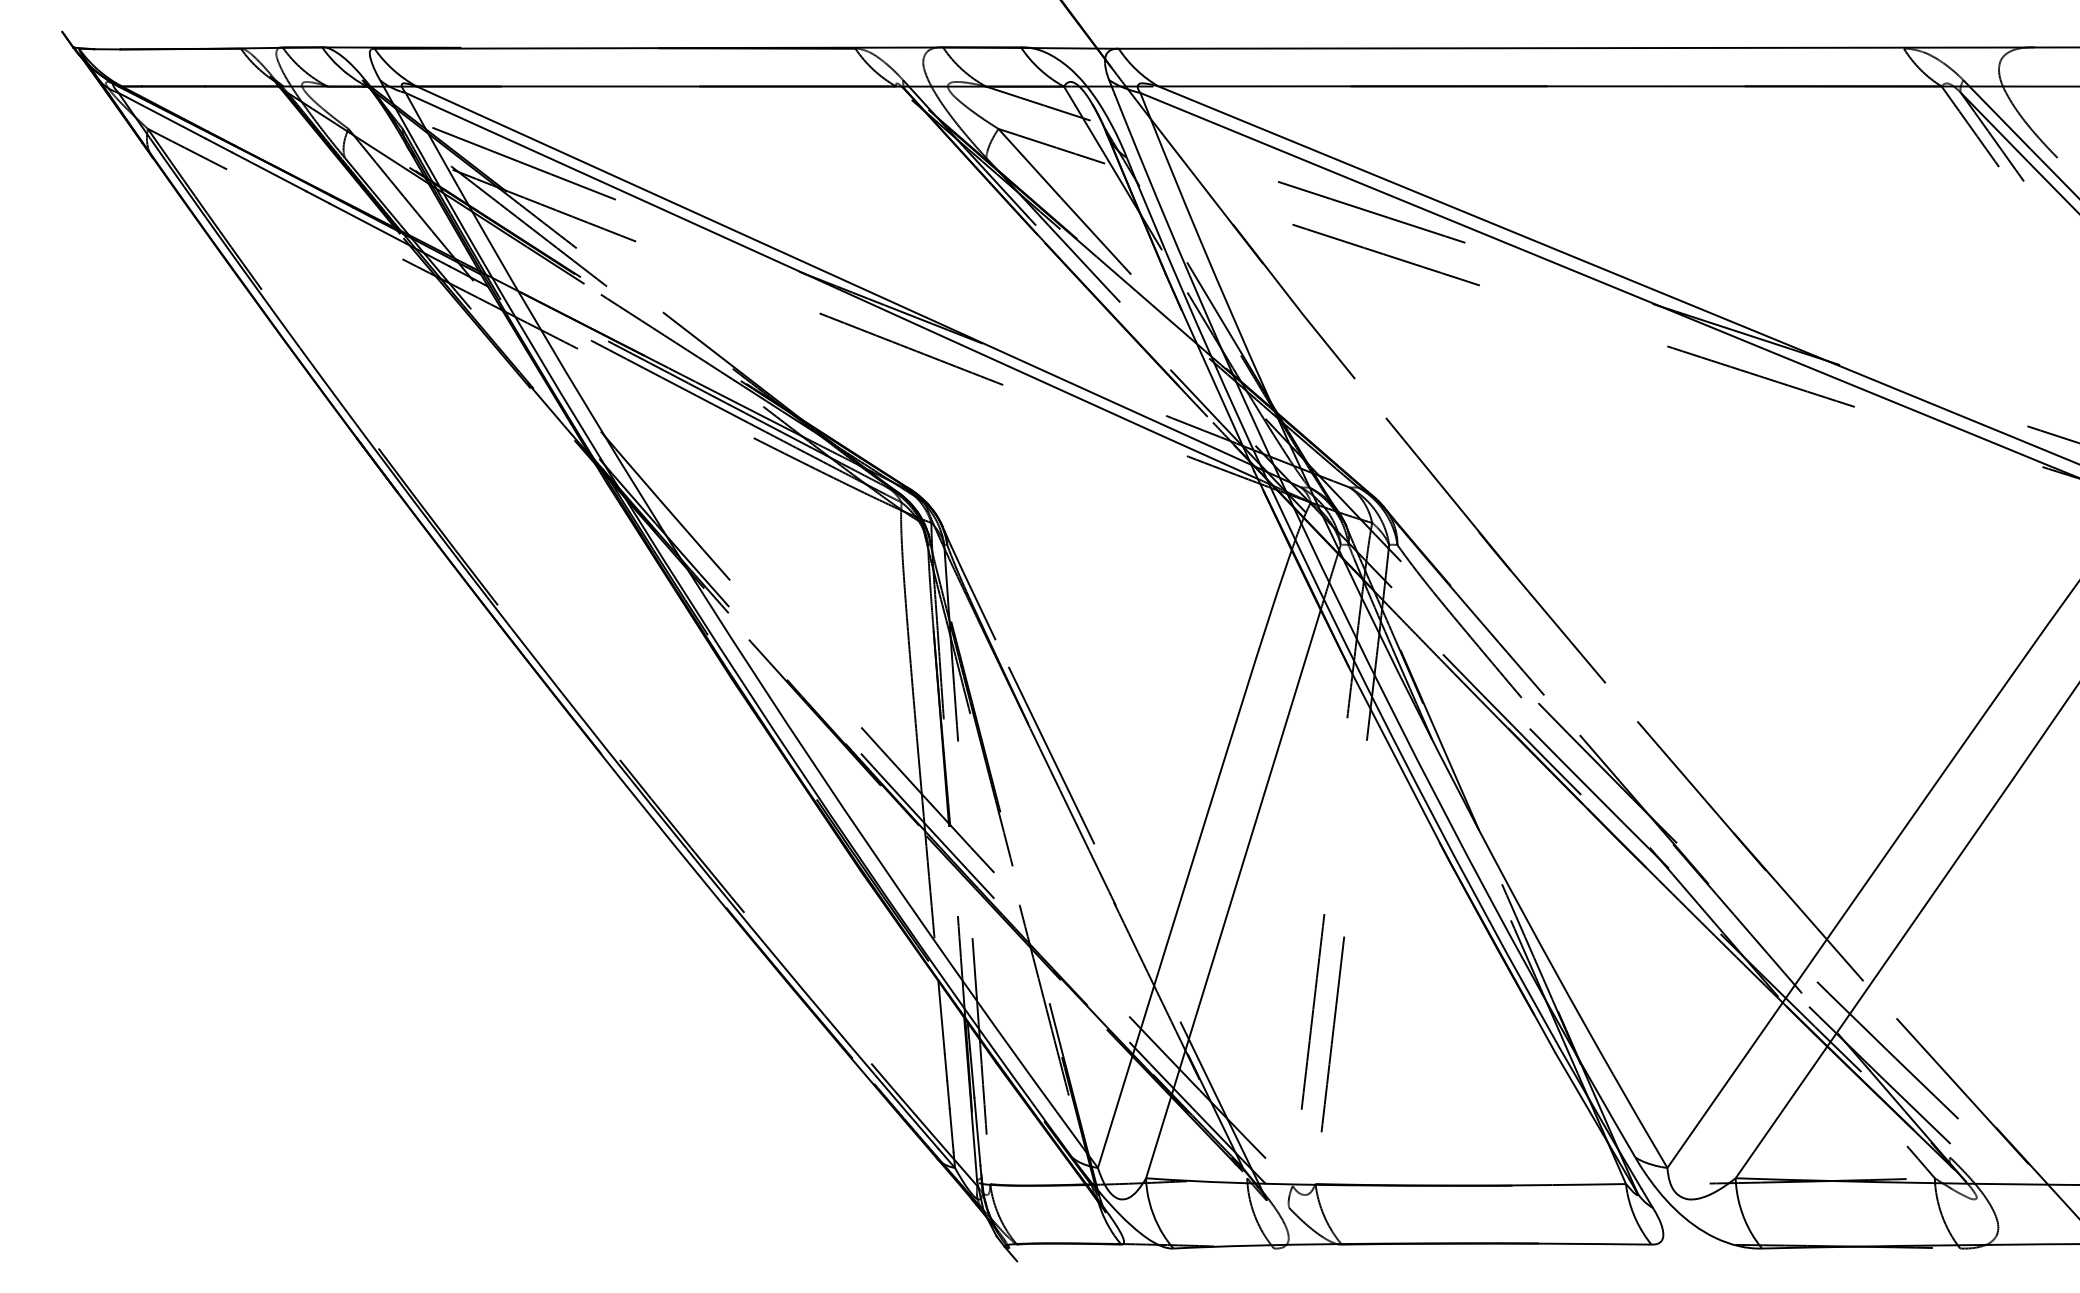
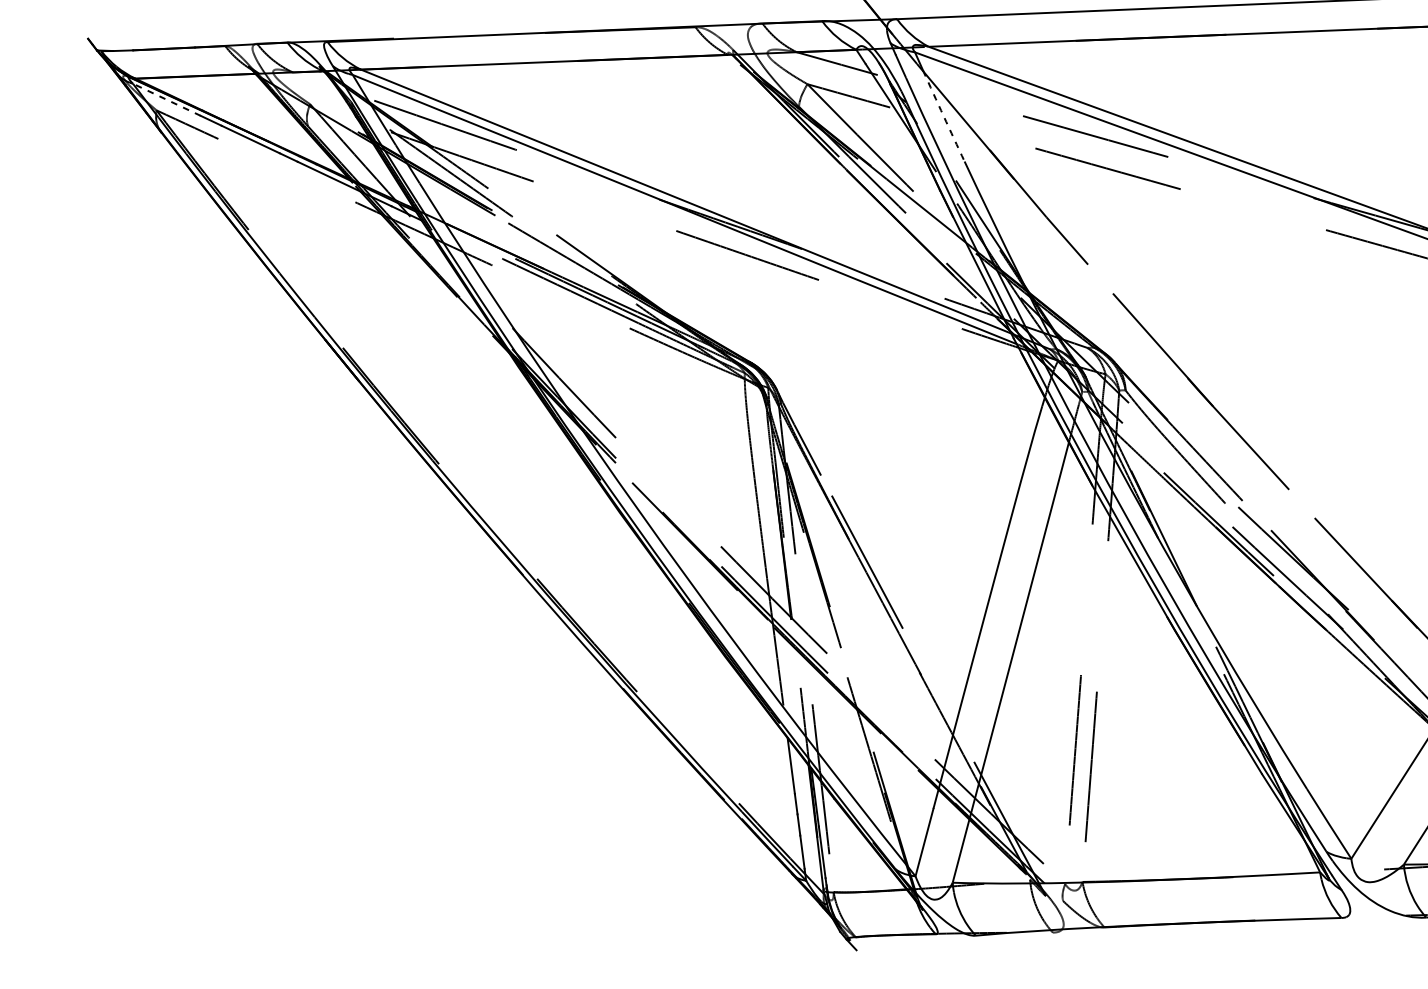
line: (162, 115) -> (167, 99), solid -> dashed
arc: (1174, 177) -> (943, 115), solid -> dashed

